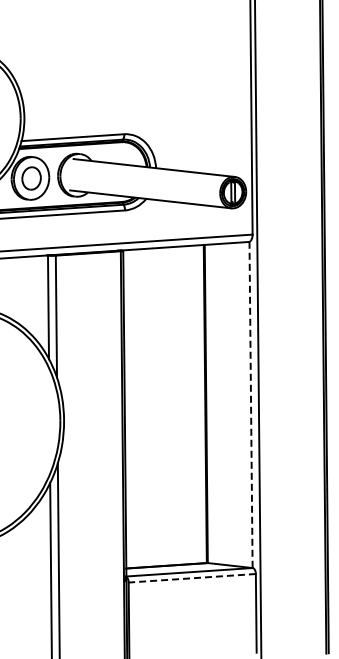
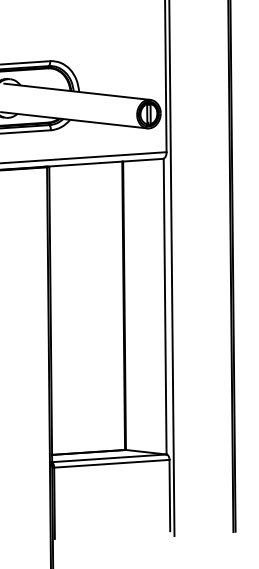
line: (251, 405) -> (165, 307), dashed -> solid
line: (192, 578) -> (112, 463), dashed -> solid

